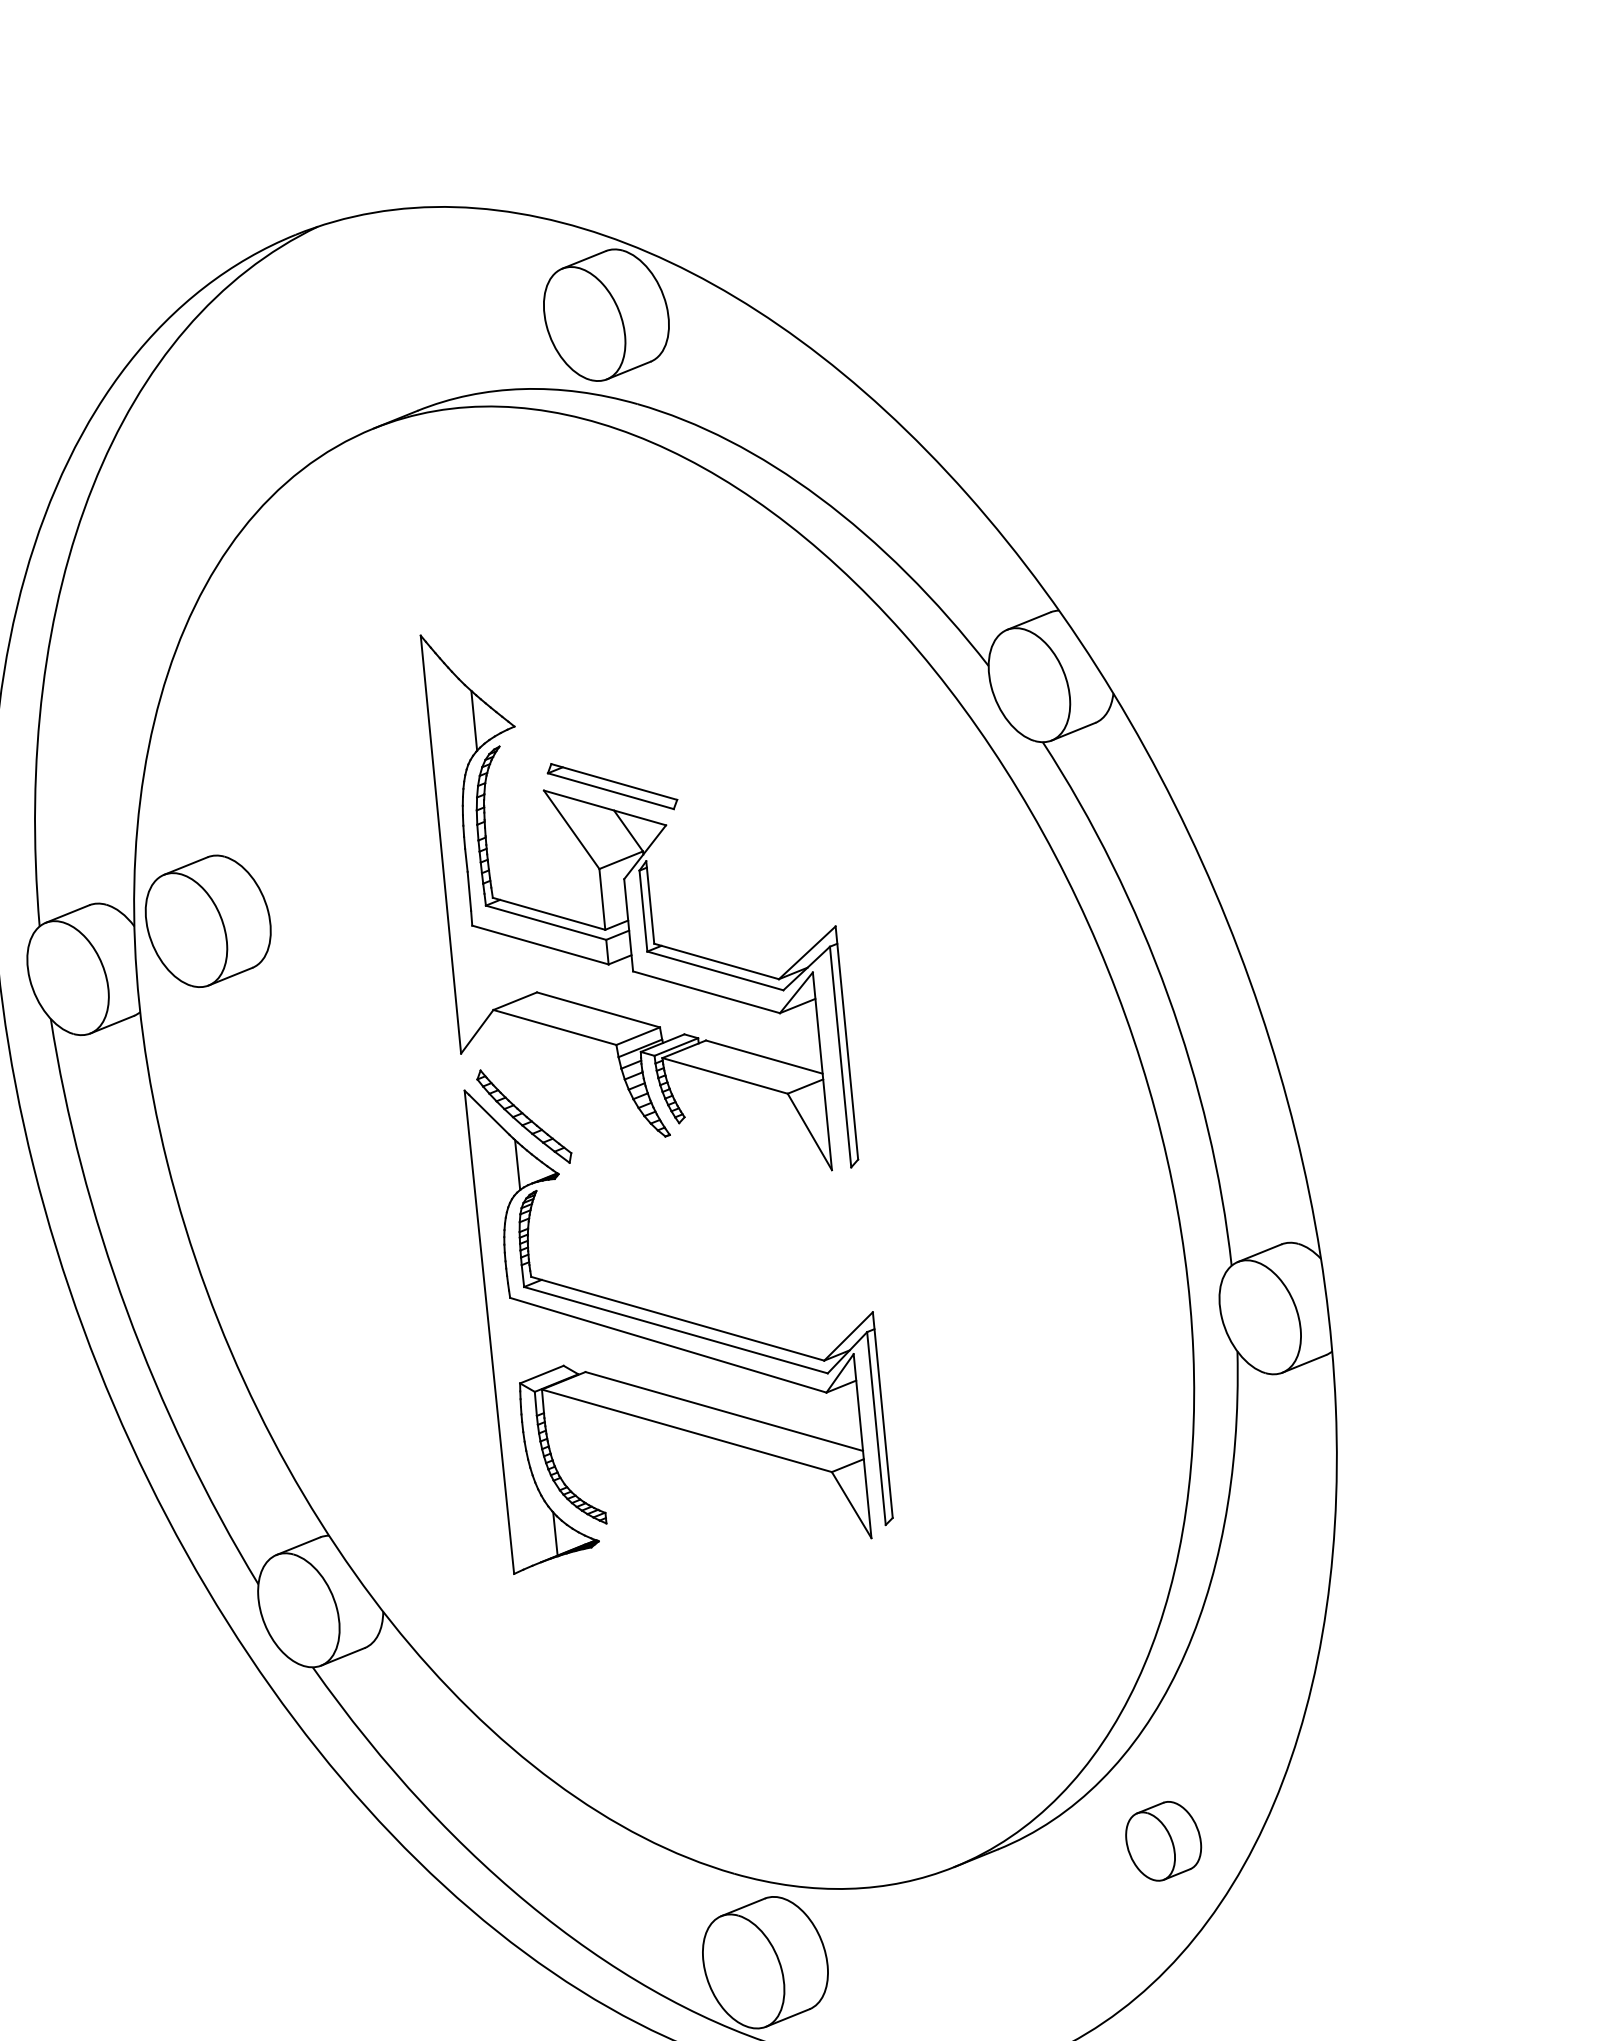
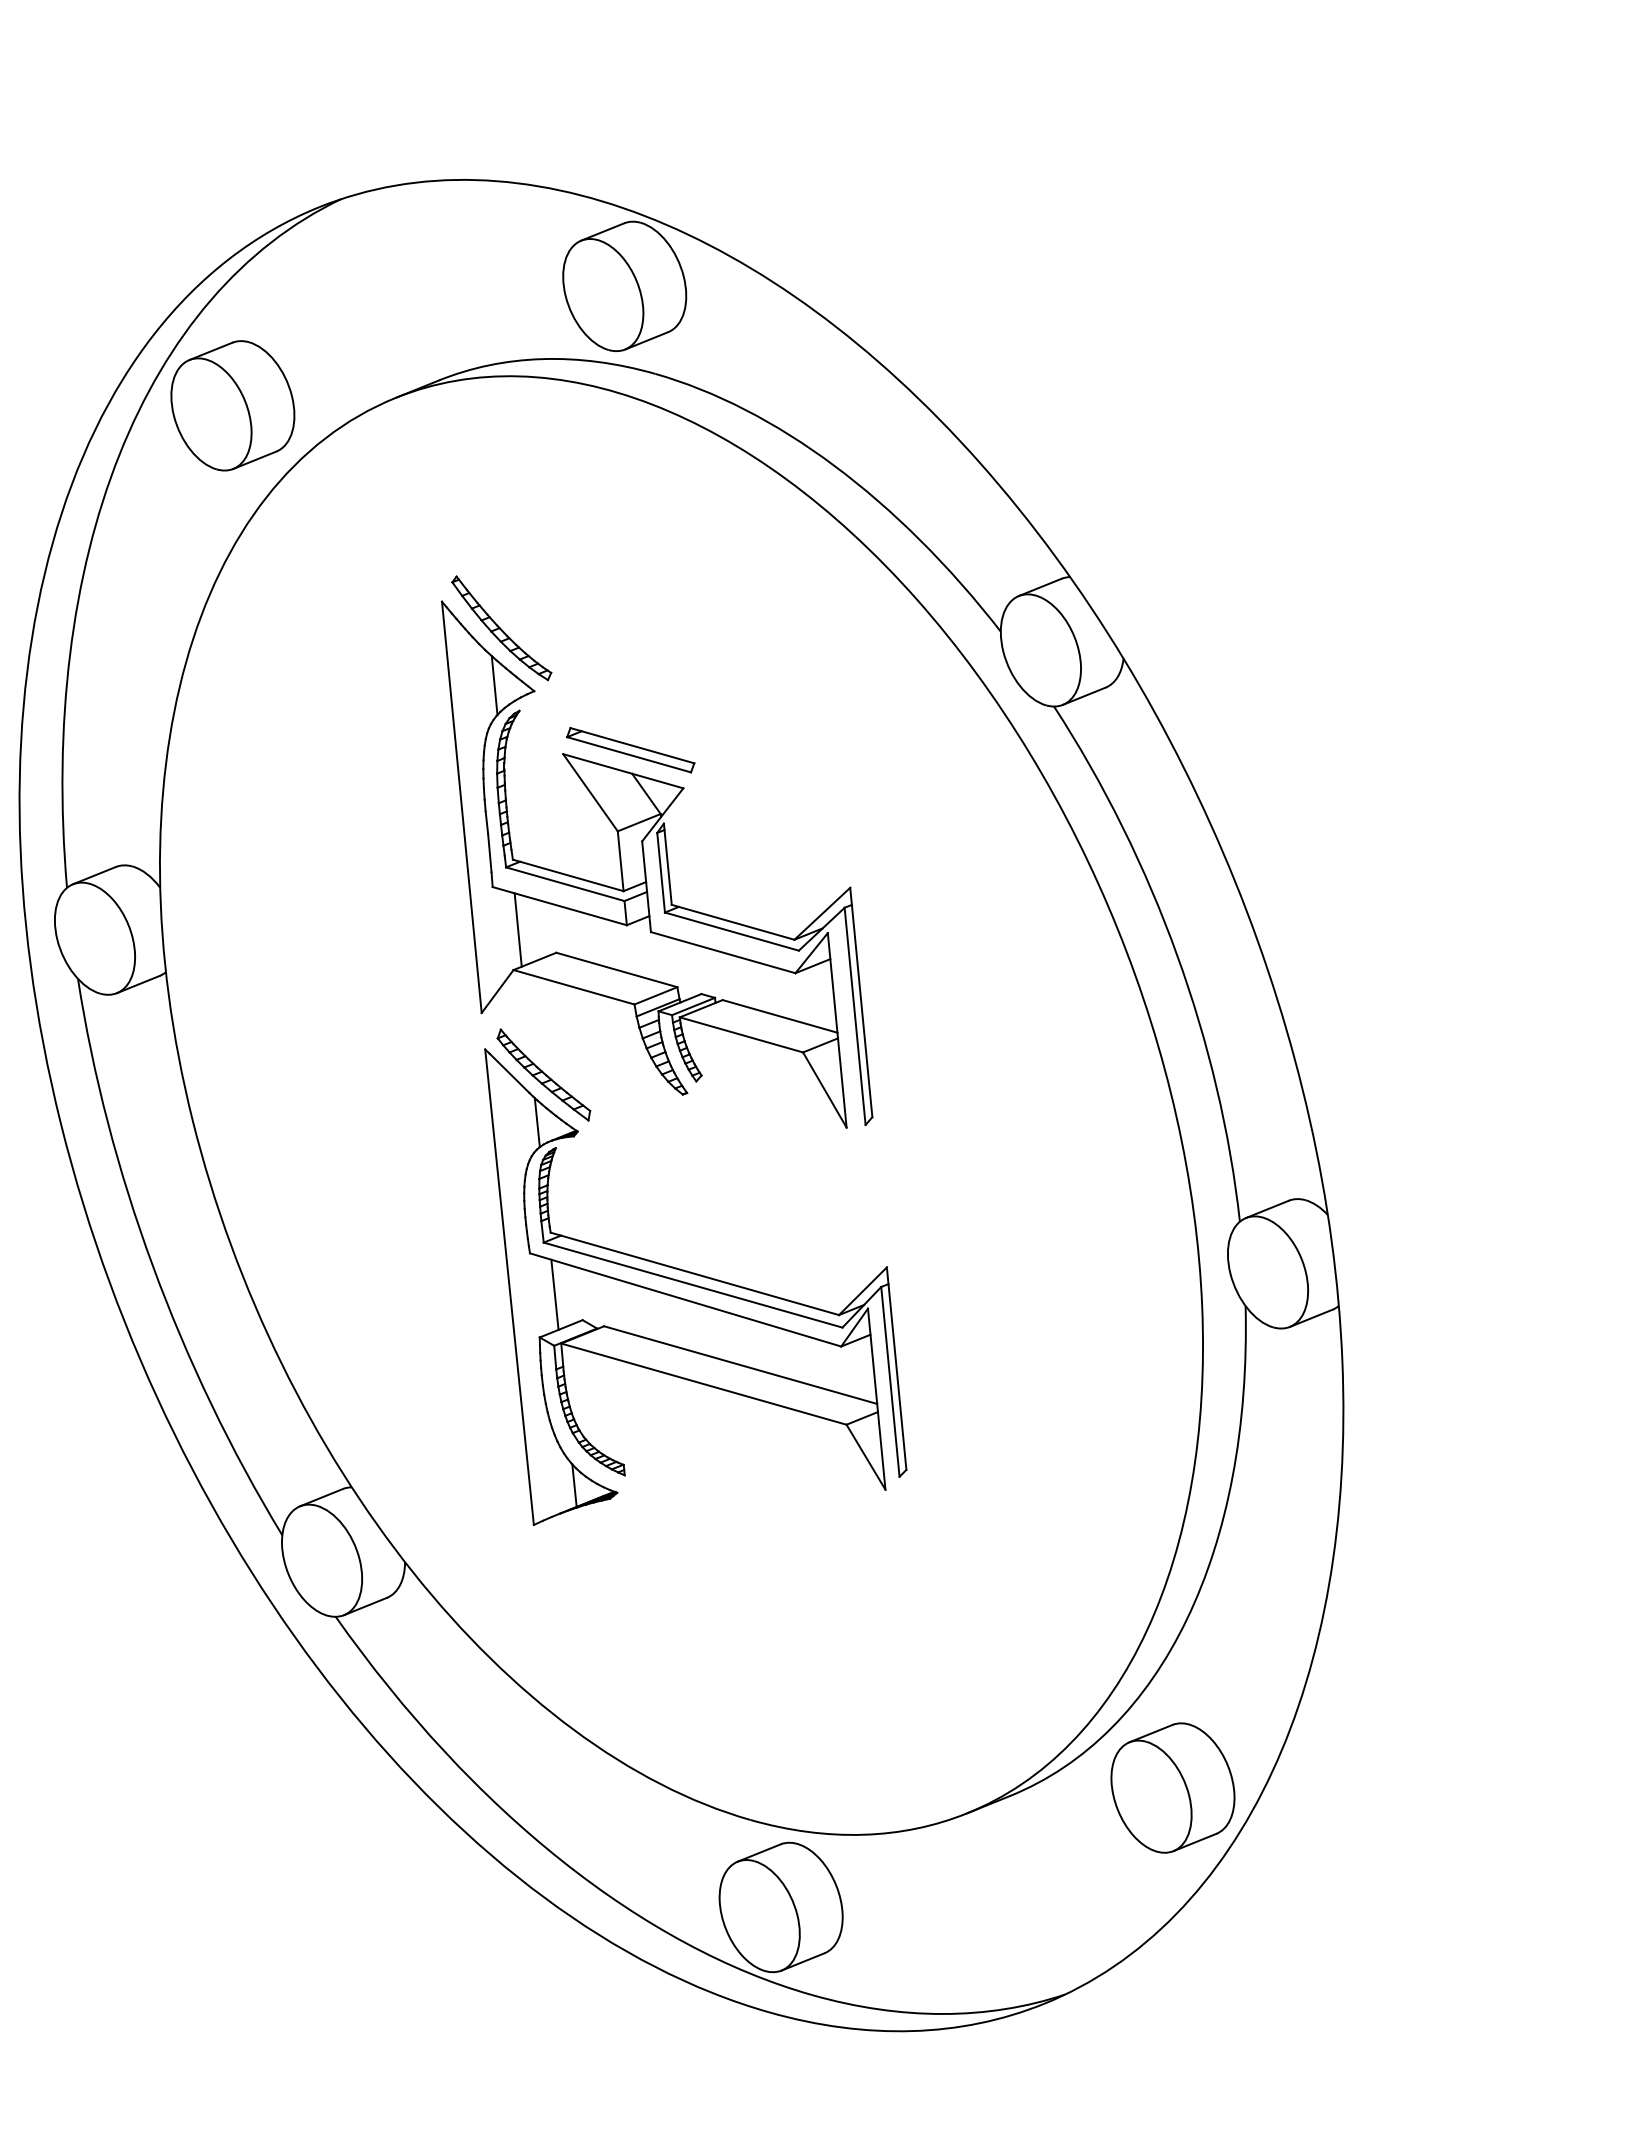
part: (481, 662) -> (501, 628), added
part: (207, 921) -> (232, 405), moved
line: (497, 968) -> (517, 929), added
line: (535, 1339) -> (554, 1294), added
part: (1163, 1840) -> (1172, 1787), size x1.67

